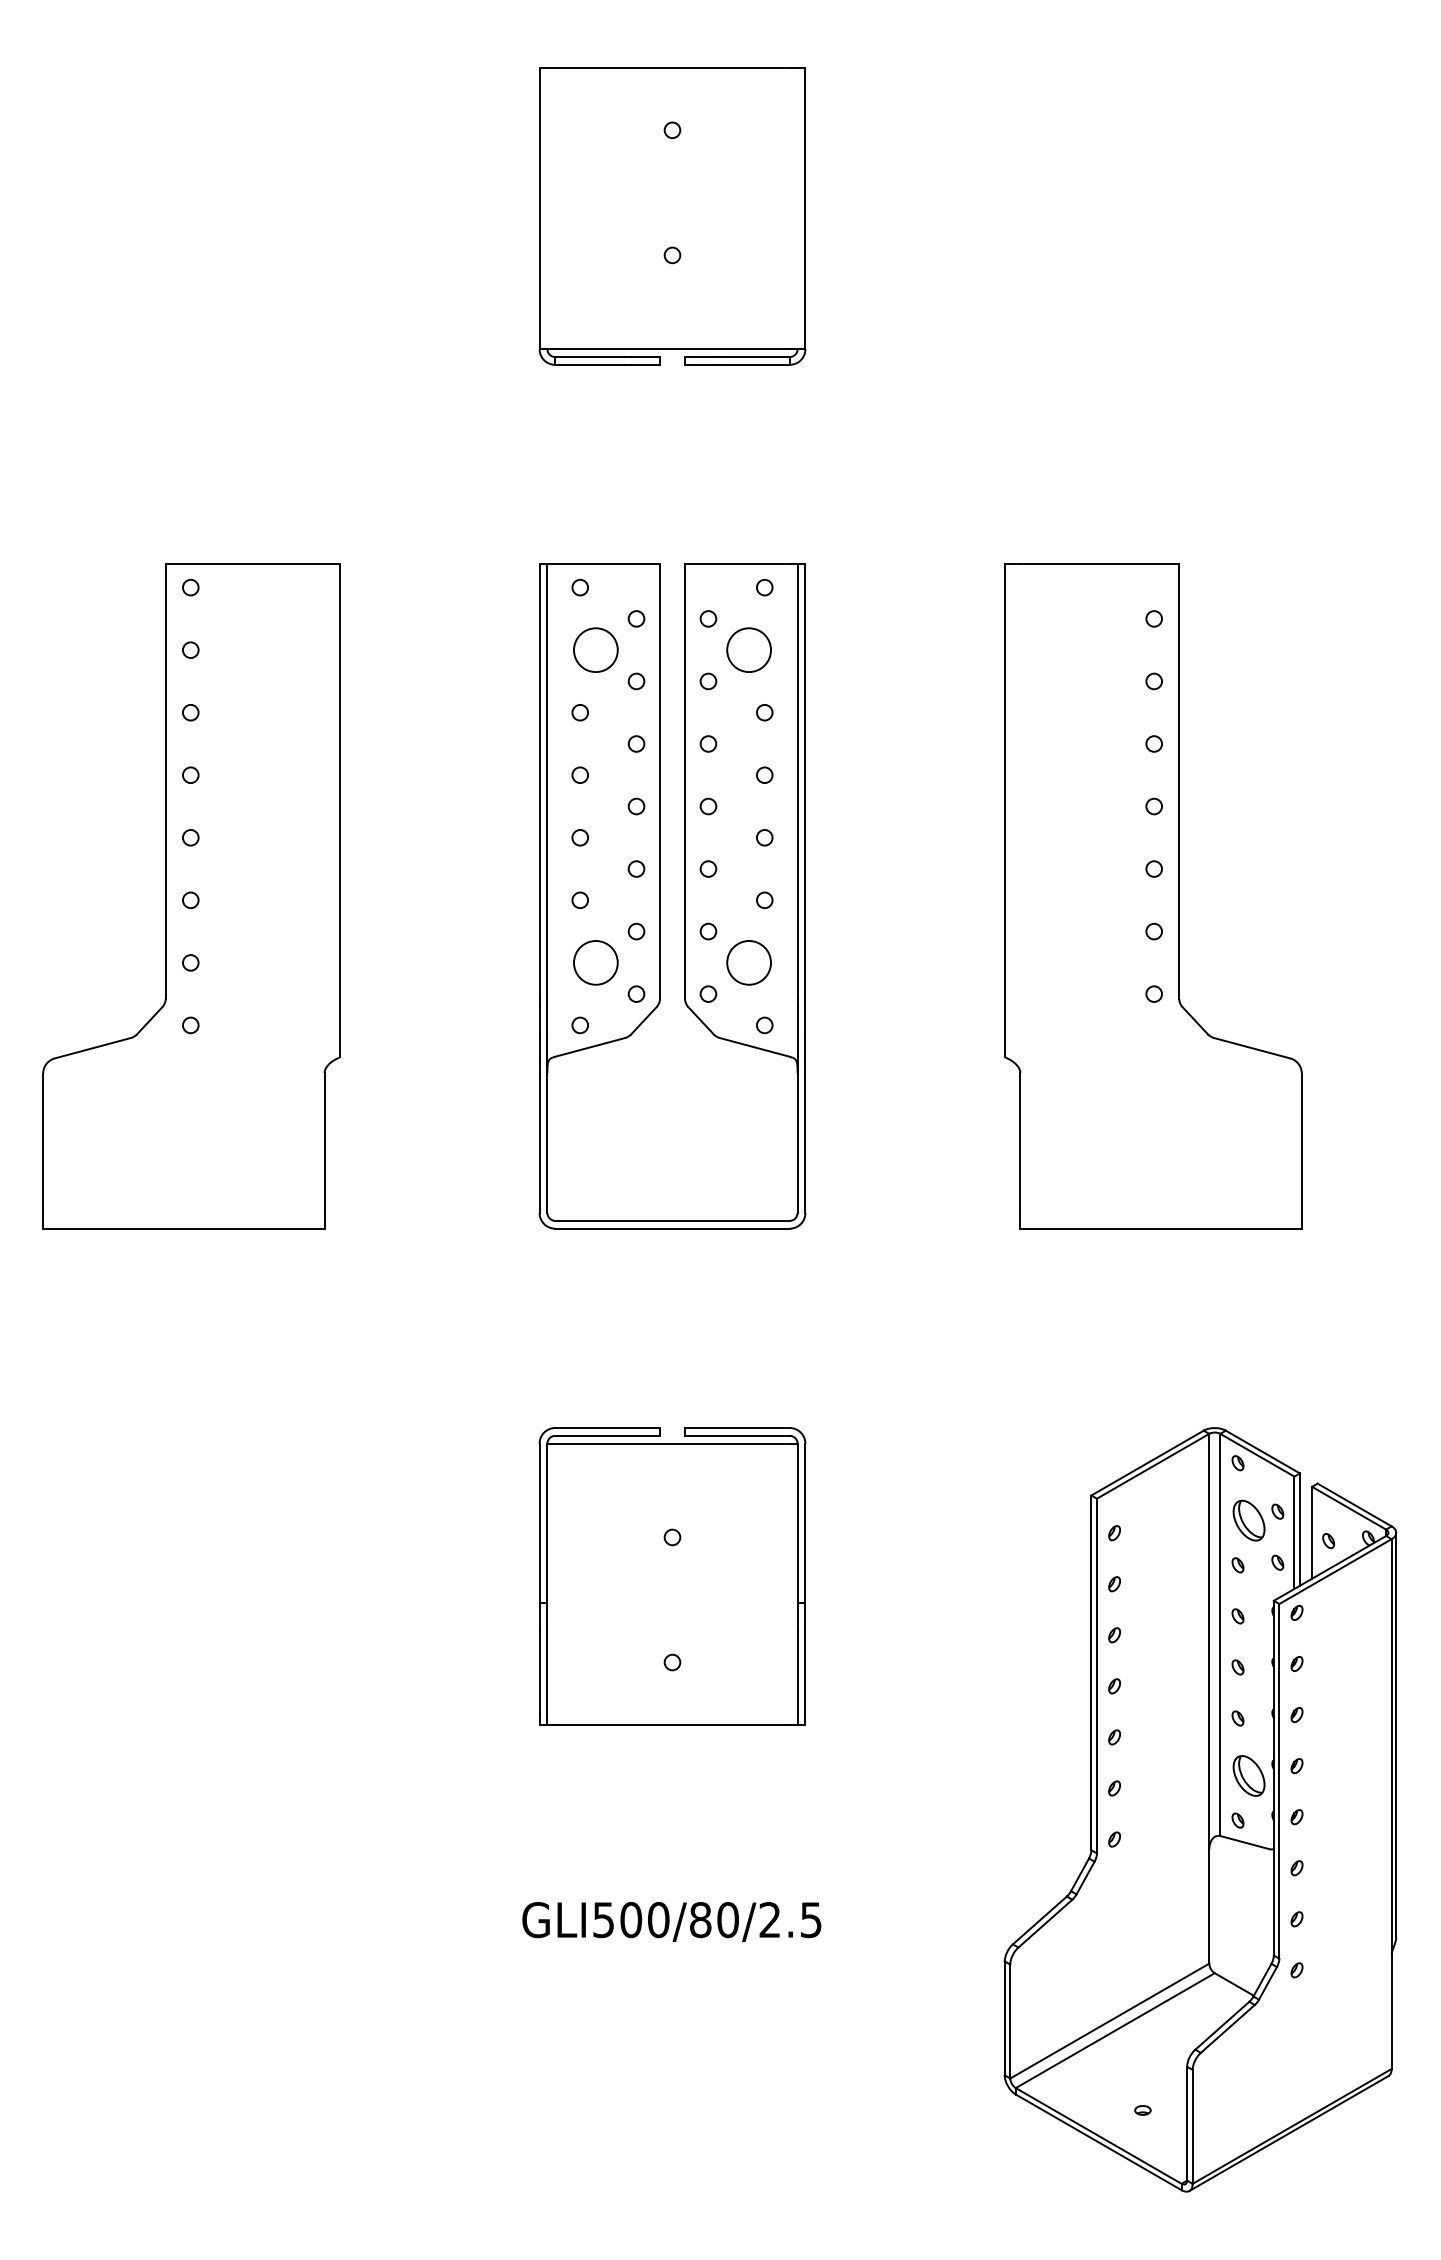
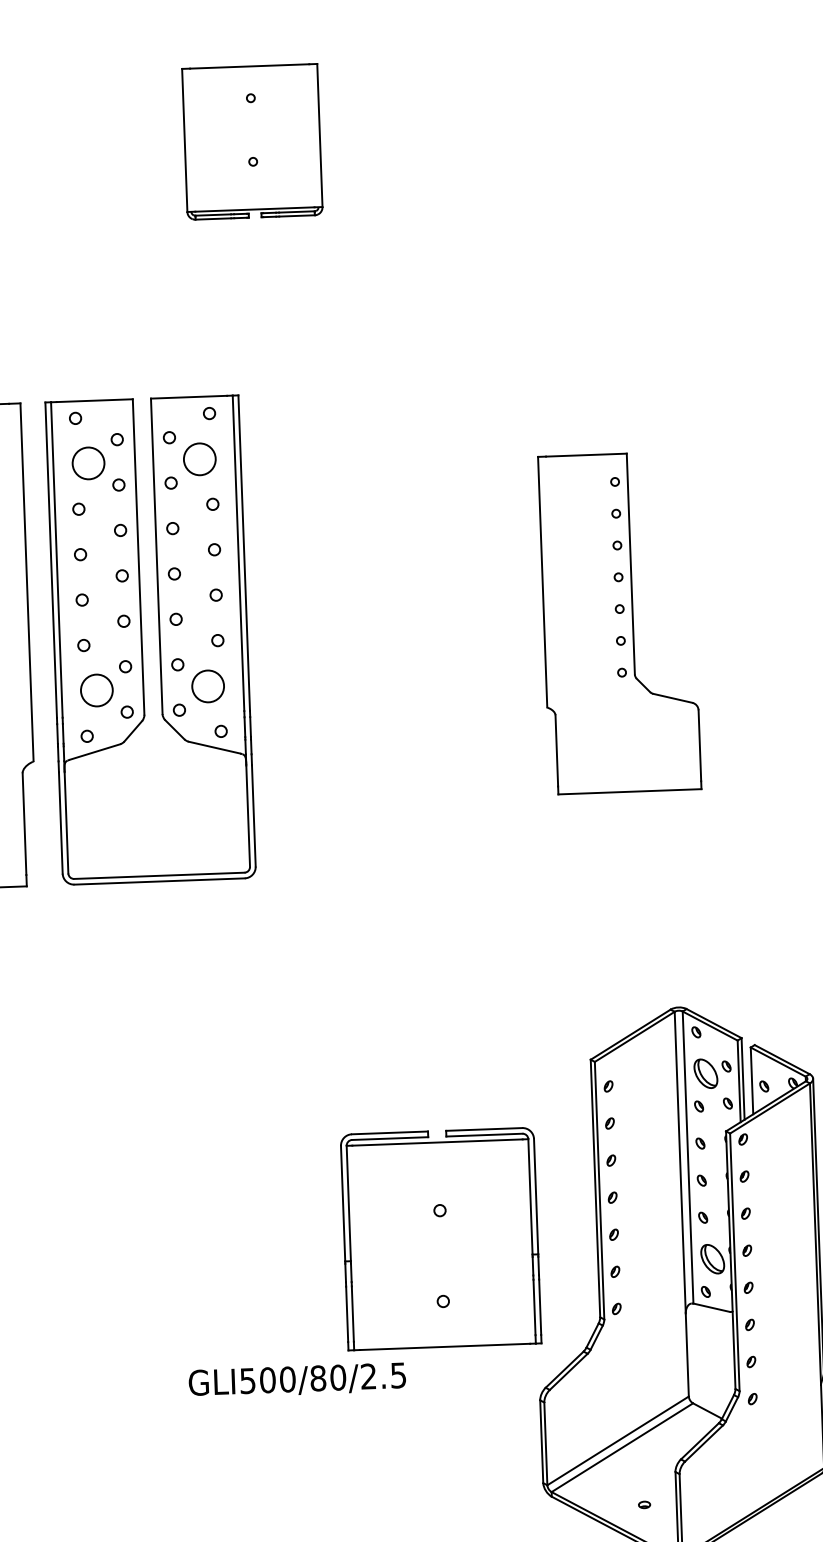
part: (672, 216) -> (252, 142), size x0.7
part: (660, 896) -> (142, 640), moved
part: (1153, 896) -> (619, 623), size x0.7
part: (672, 1576) -> (441, 1239), moved

